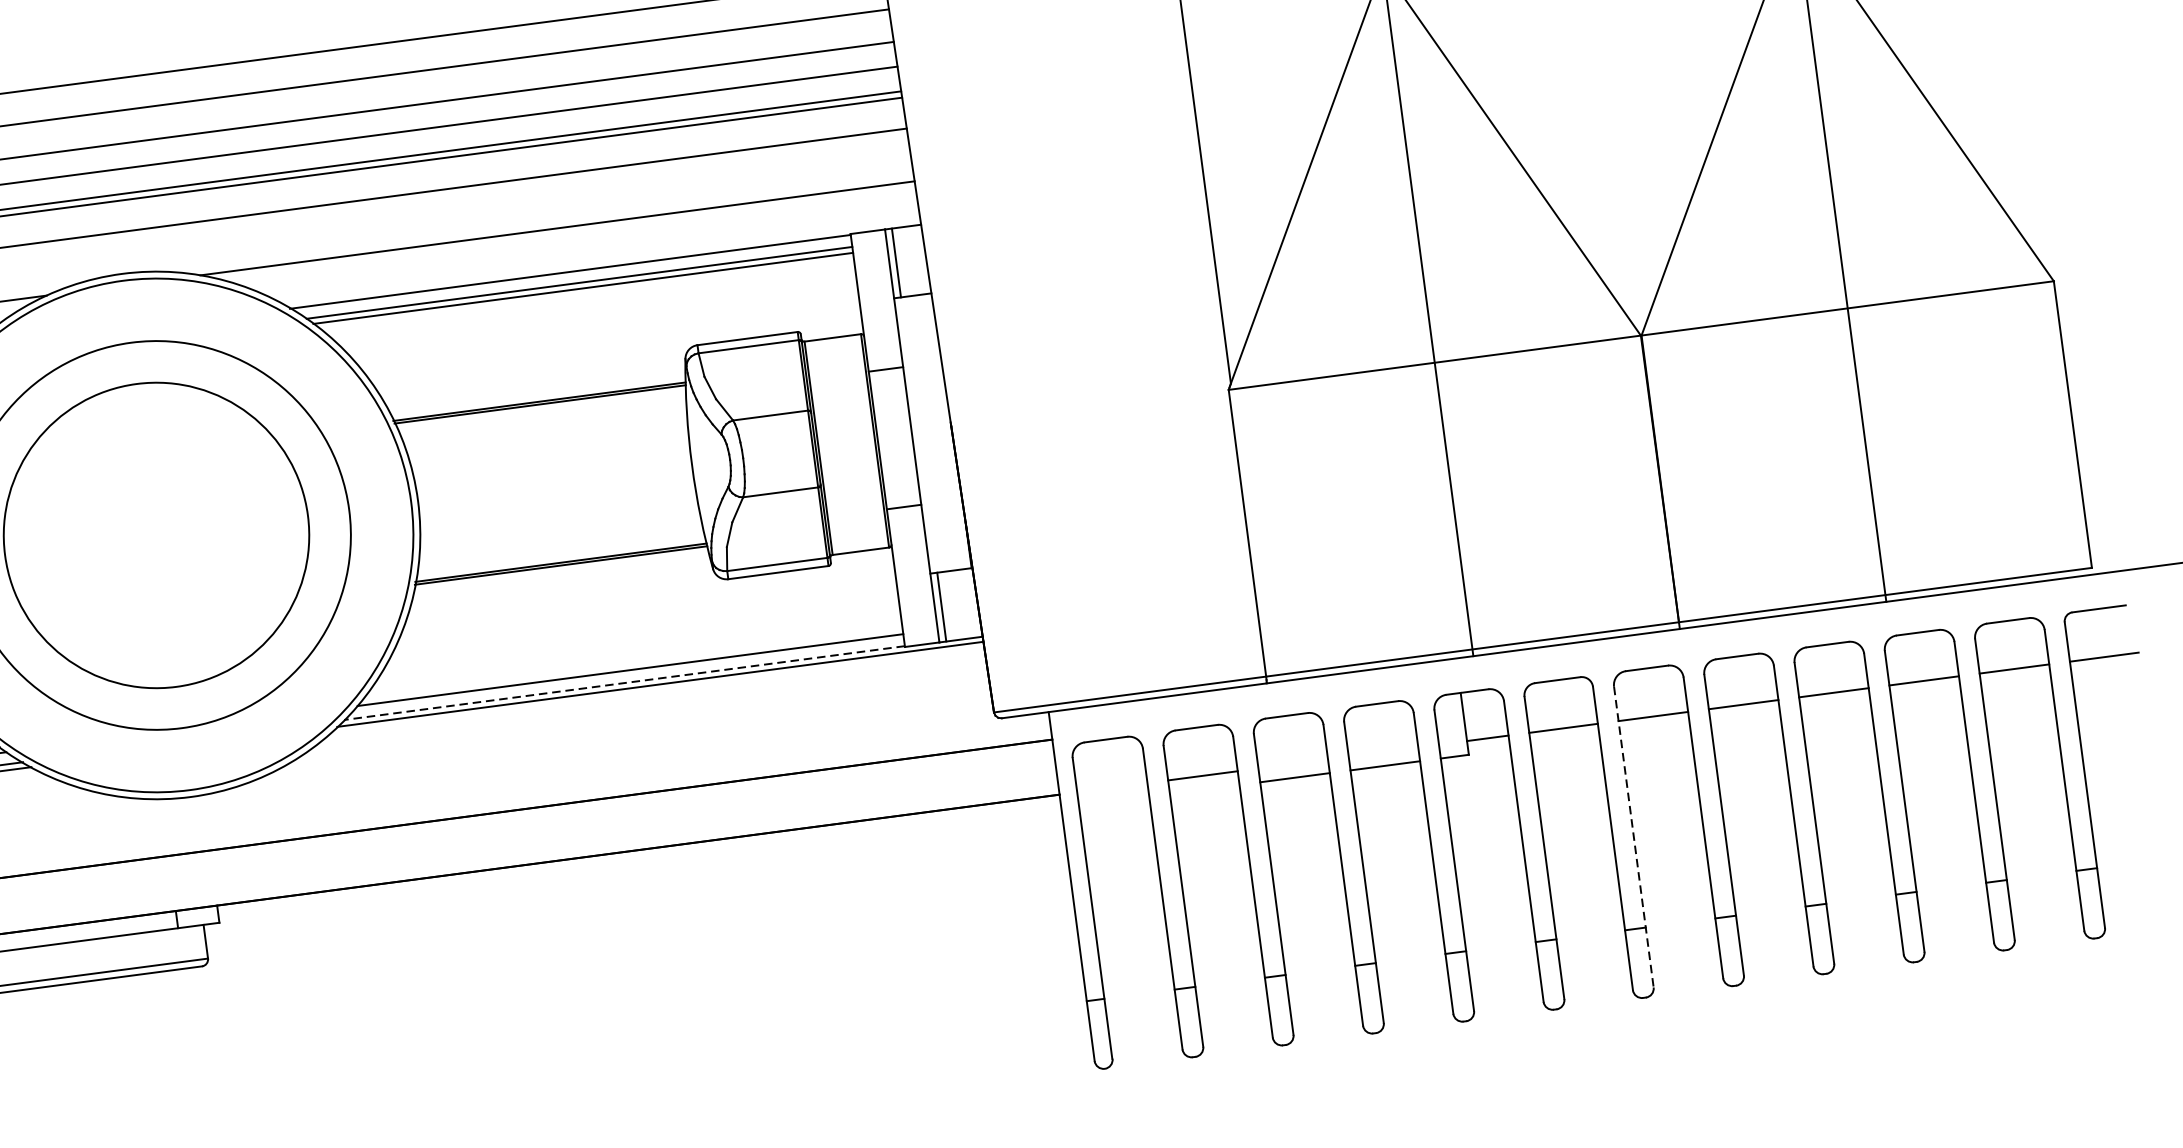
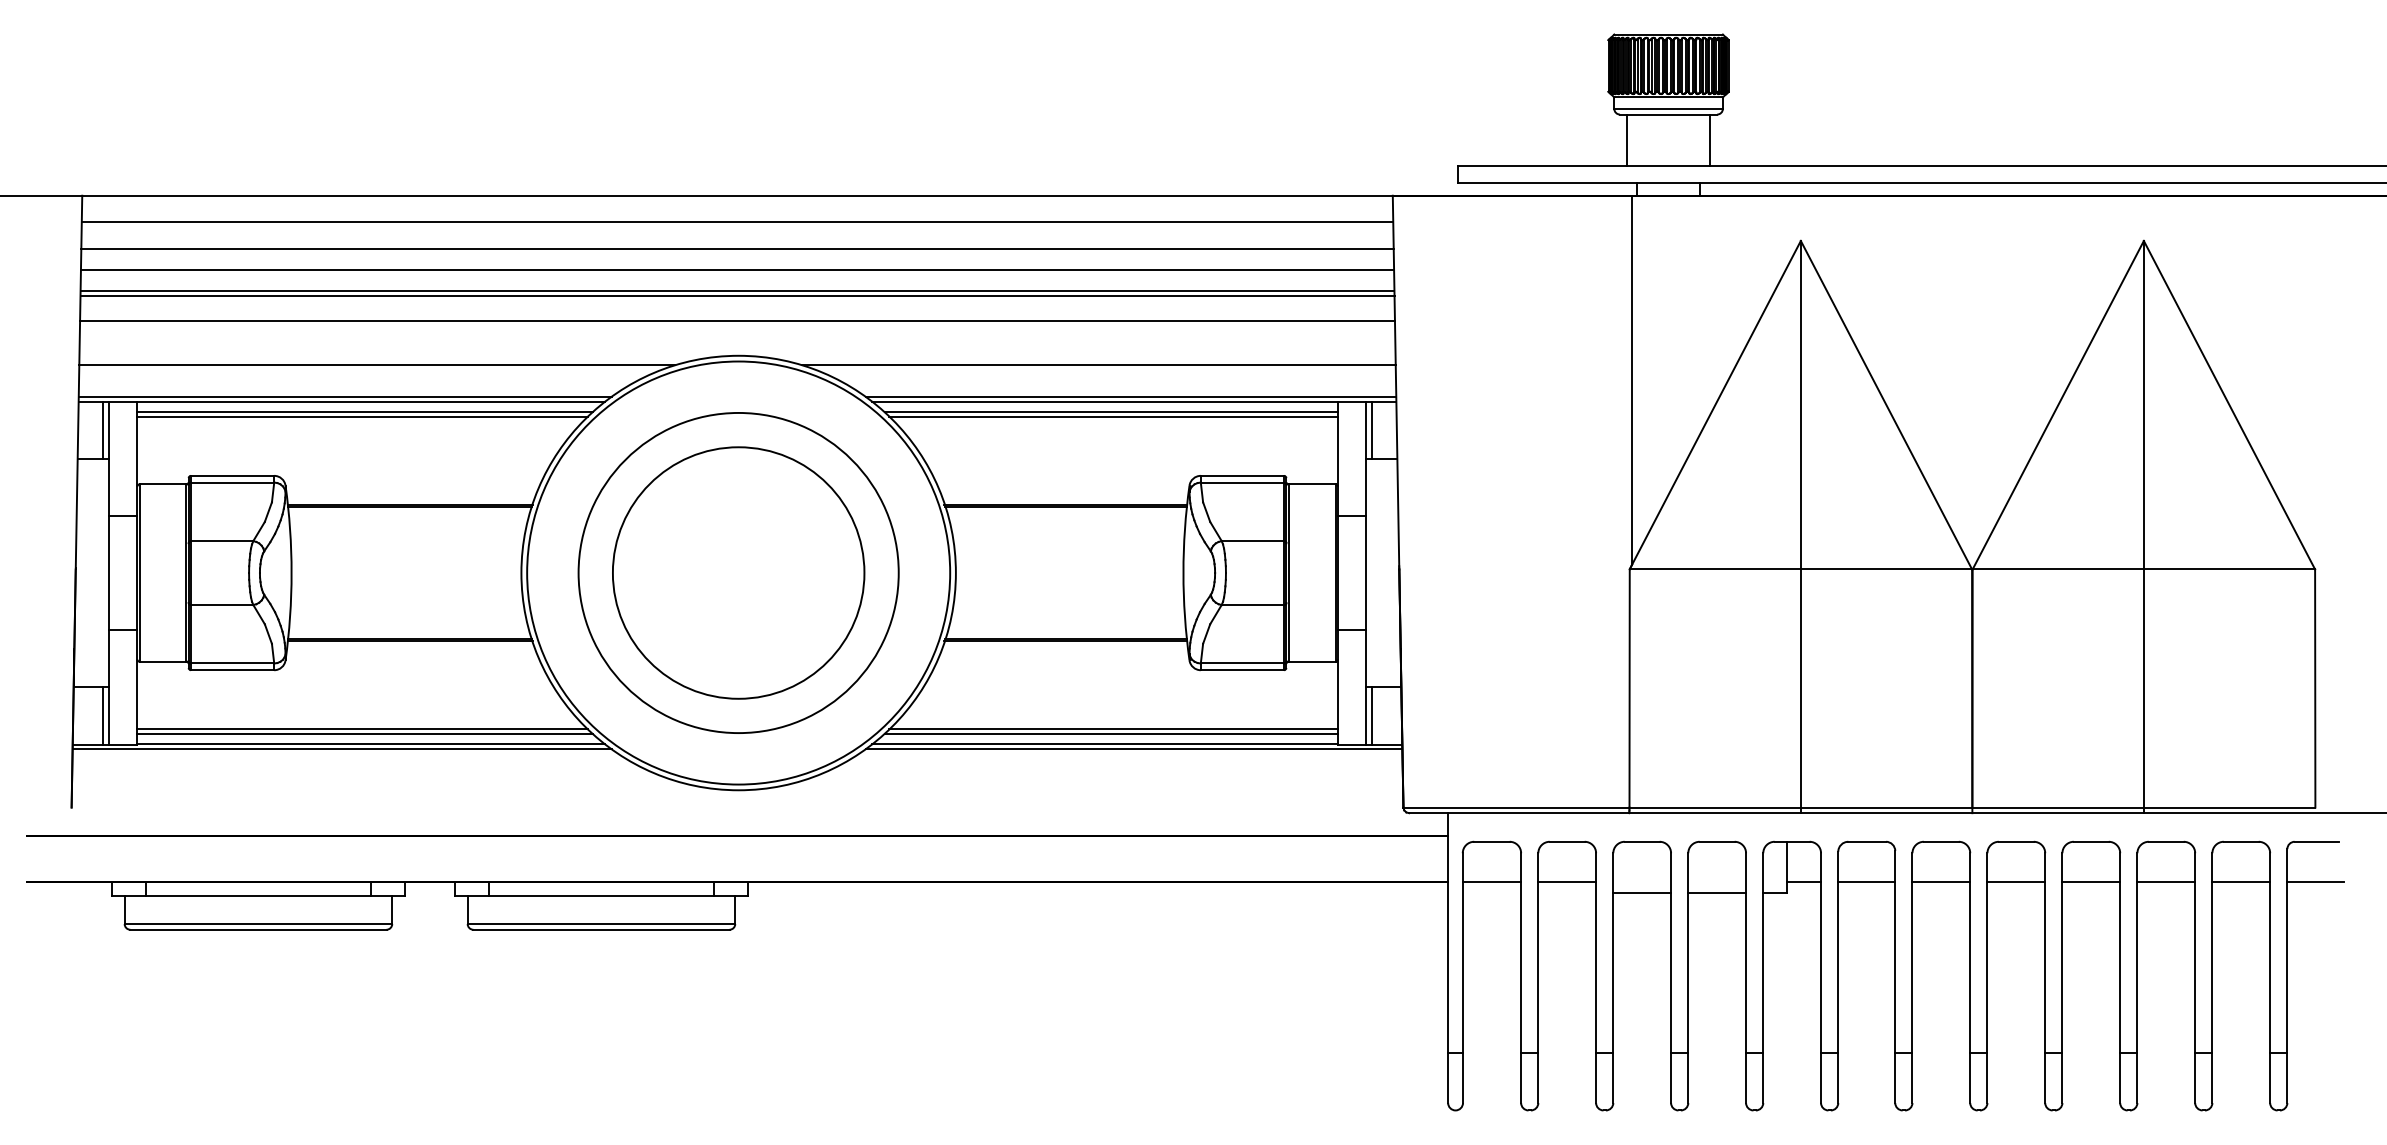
line: (600, 262) -> (1130, 397), added
line: (632, 664) -> (1113, 729), added
line: (623, 682) -> (1104, 743), dashed -> solid
line: (1111, 787) -> (1491, 881), added
line: (1633, 837) -> (1912, 978), dashed -> solid

